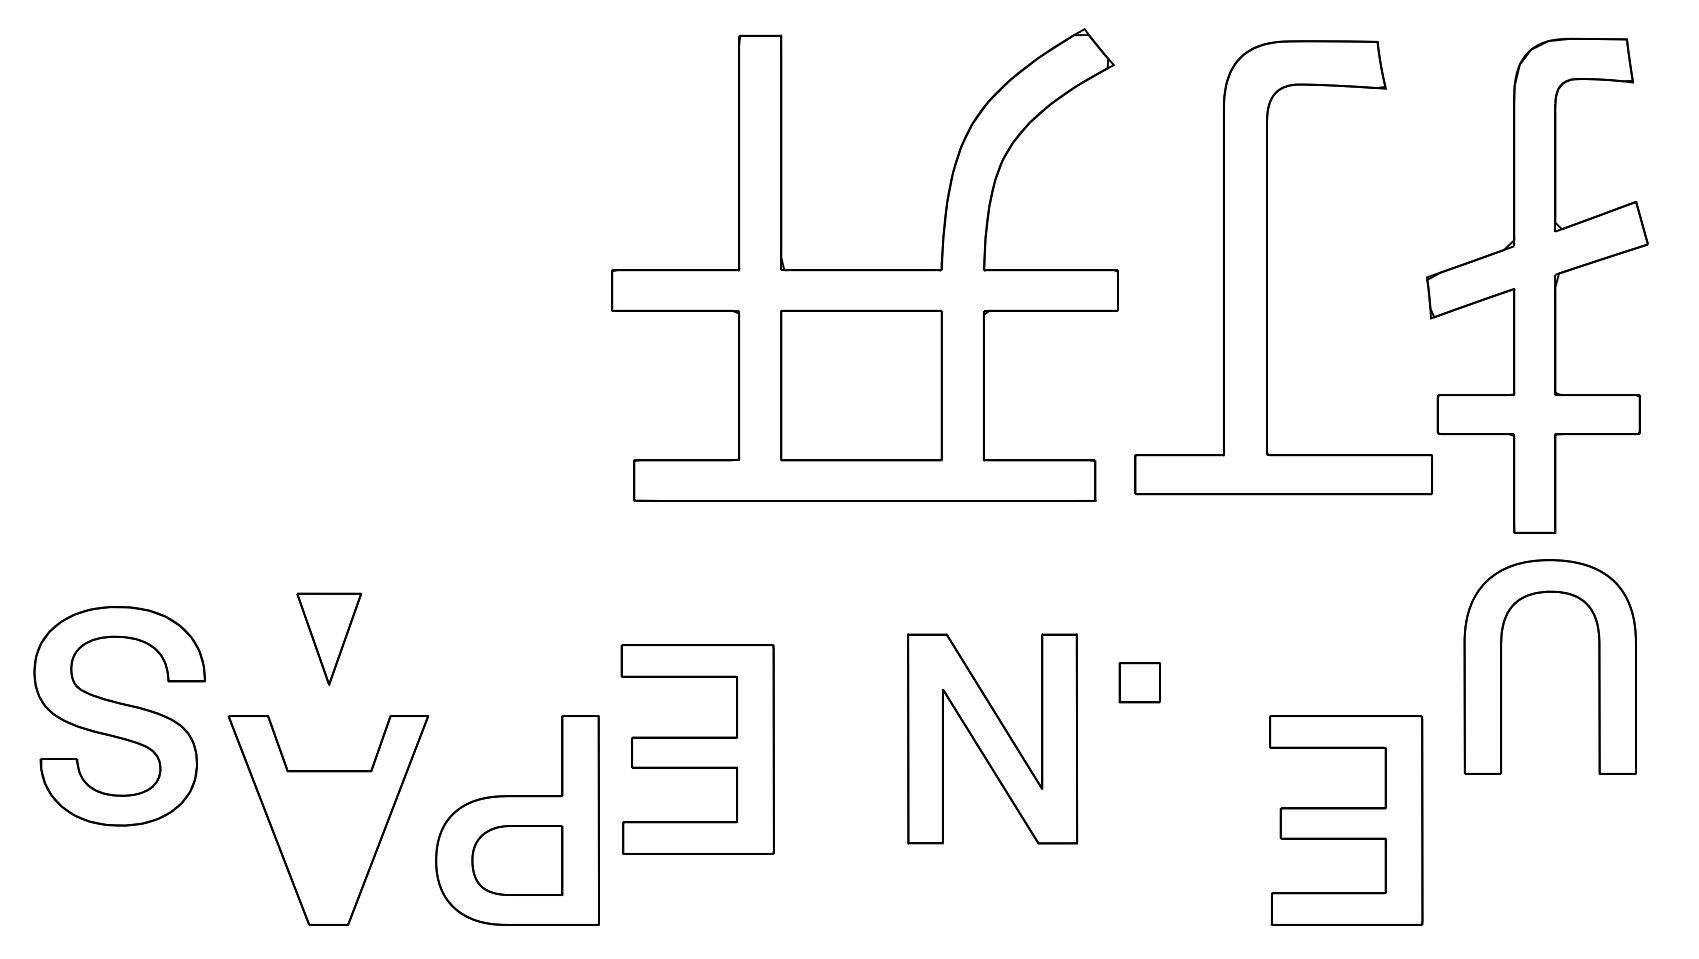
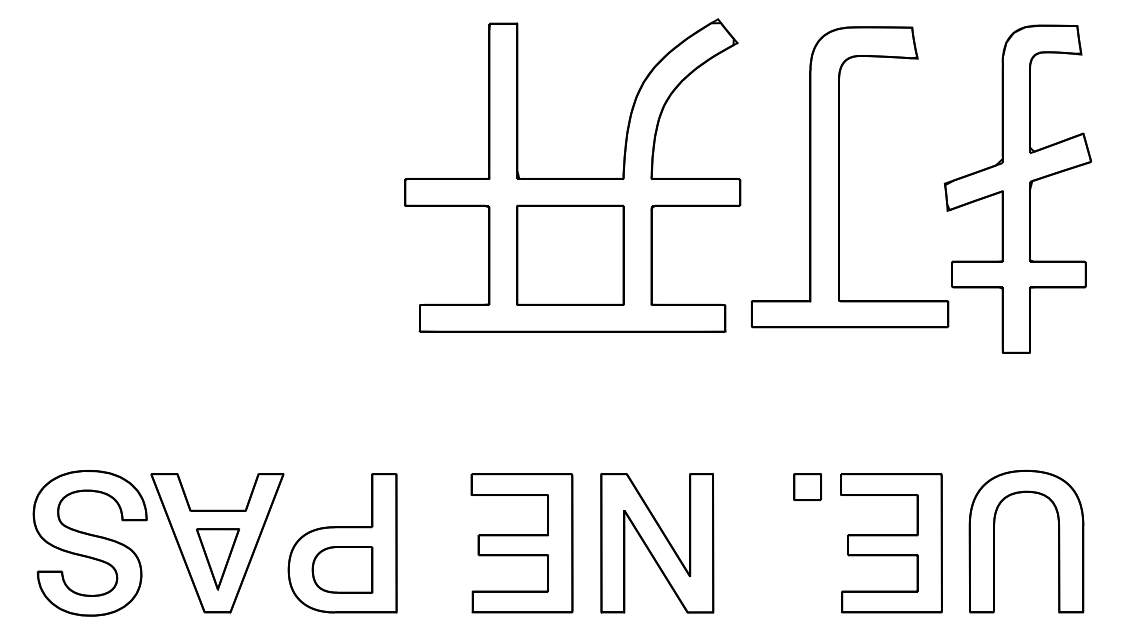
part: (328, 639) -> (217, 559), moved
part: (1501, 666) -> (994, 541), moved
part: (1139, 681) -> (807, 486), moved
part: (118, 716) -> (89, 543), moved
part: (992, 737) -> (657, 542), moved
part: (696, 749) -> (521, 543), moved

